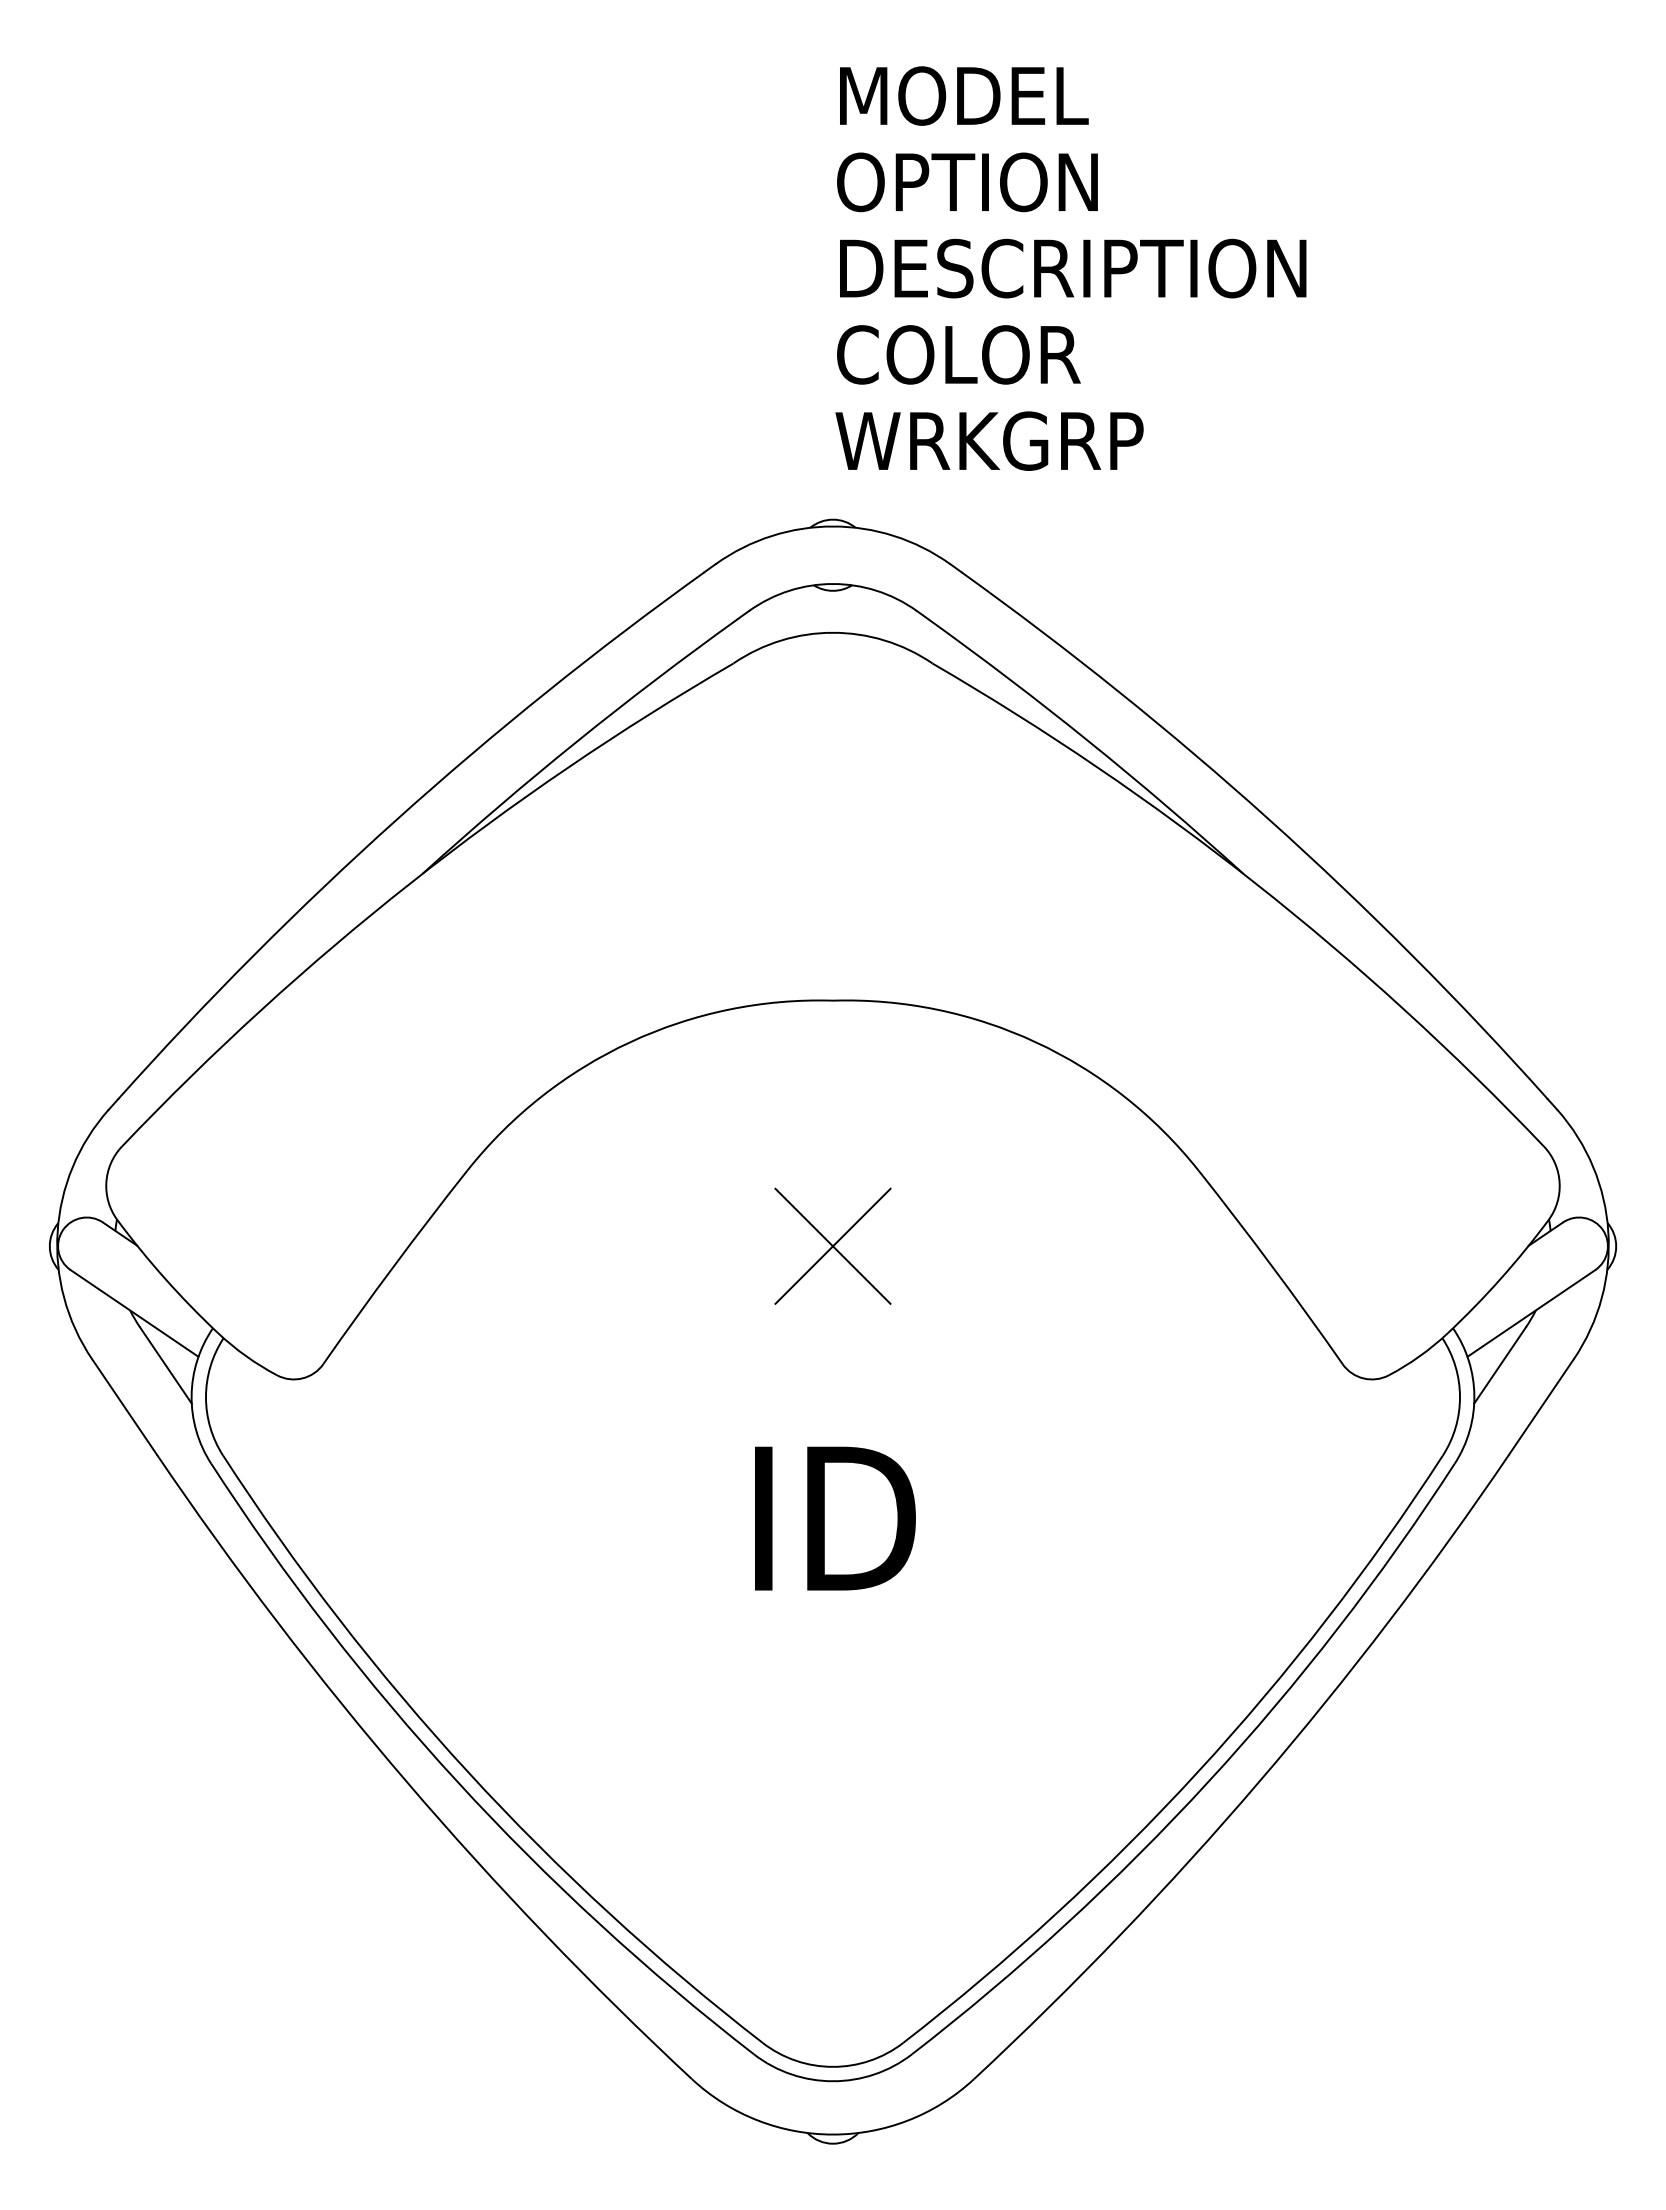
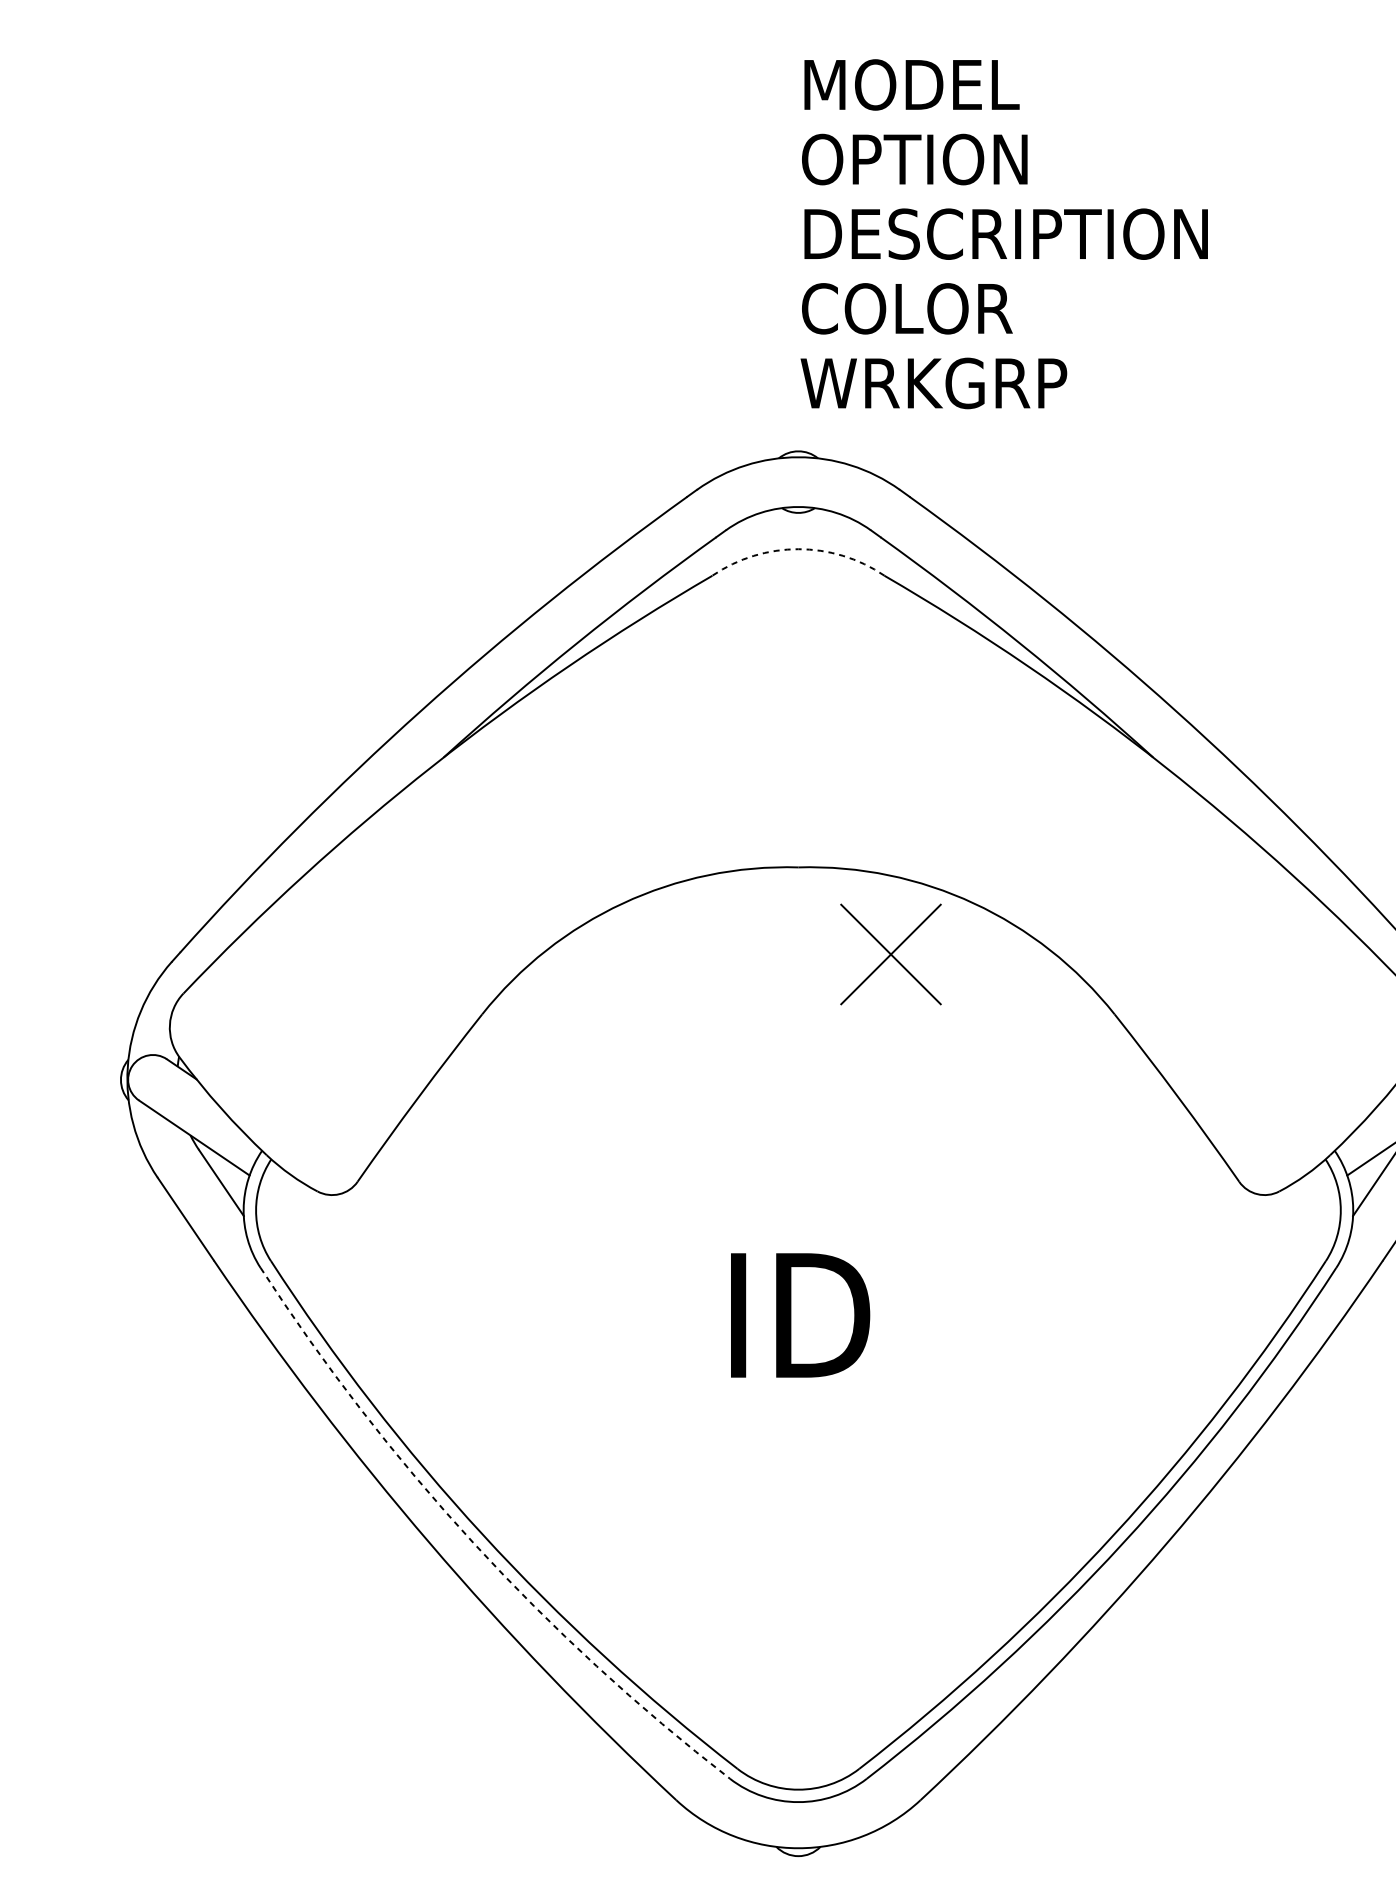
arc: (833, 632) -> (798, 548), solid -> dashed
part: (832, 1245) -> (890, 953), moved
arc: (457, 1781) -> (473, 1542), solid -> dashed

